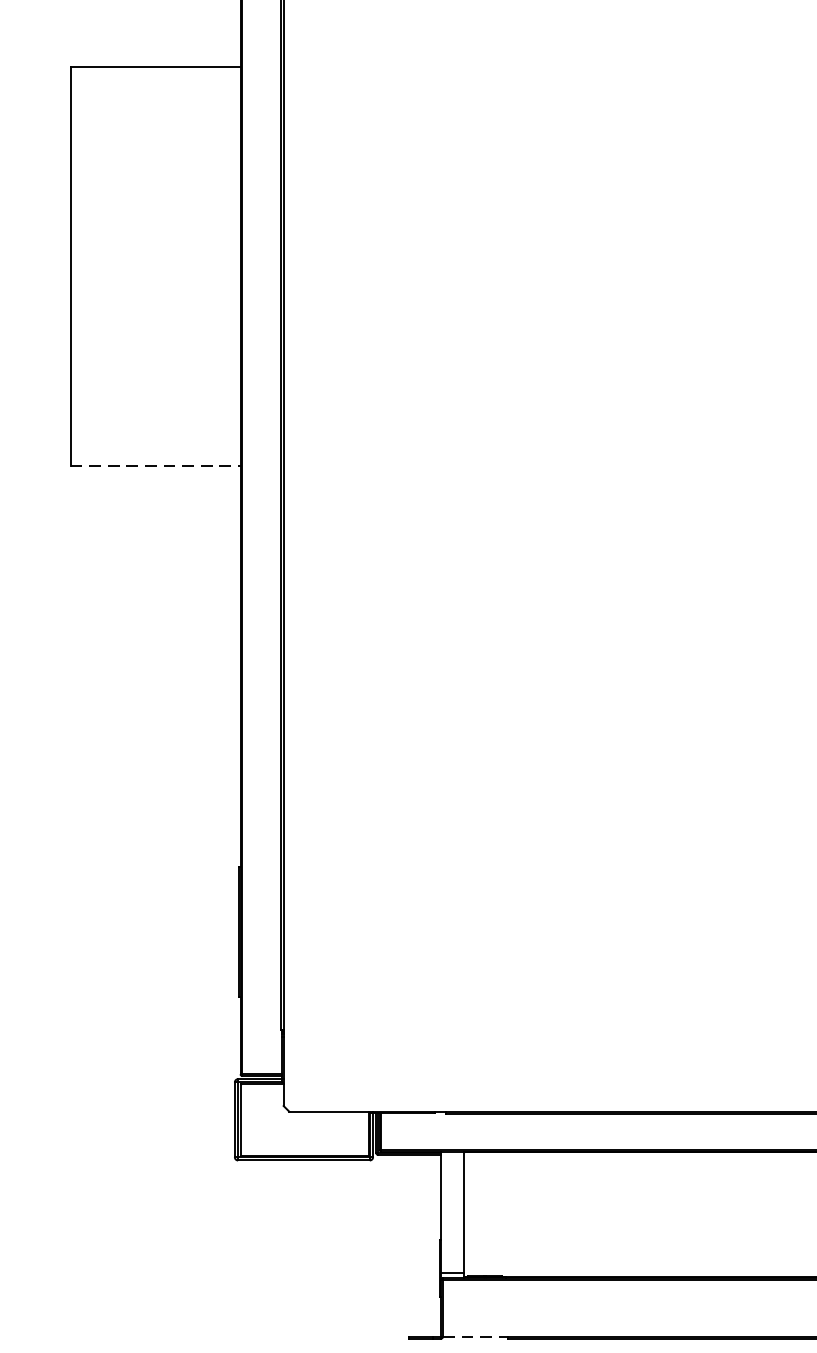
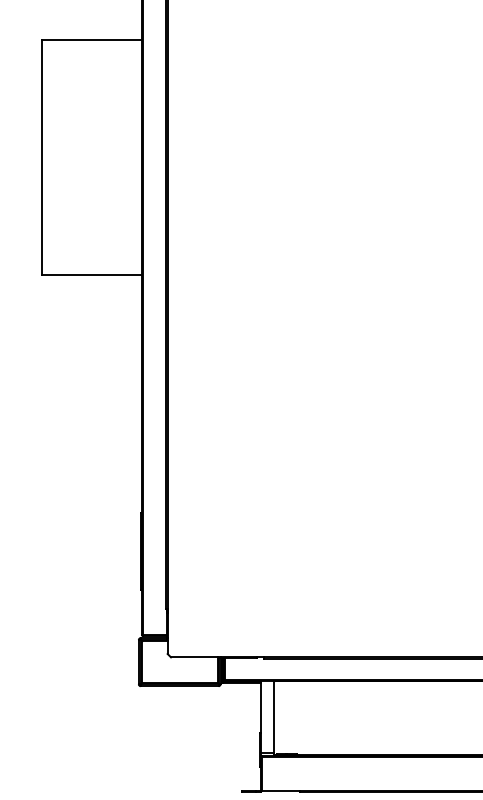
line: (156, 465) -> (92, 275), dashed -> solid
line: (476, 1336) -> (281, 790), dashed -> solid

